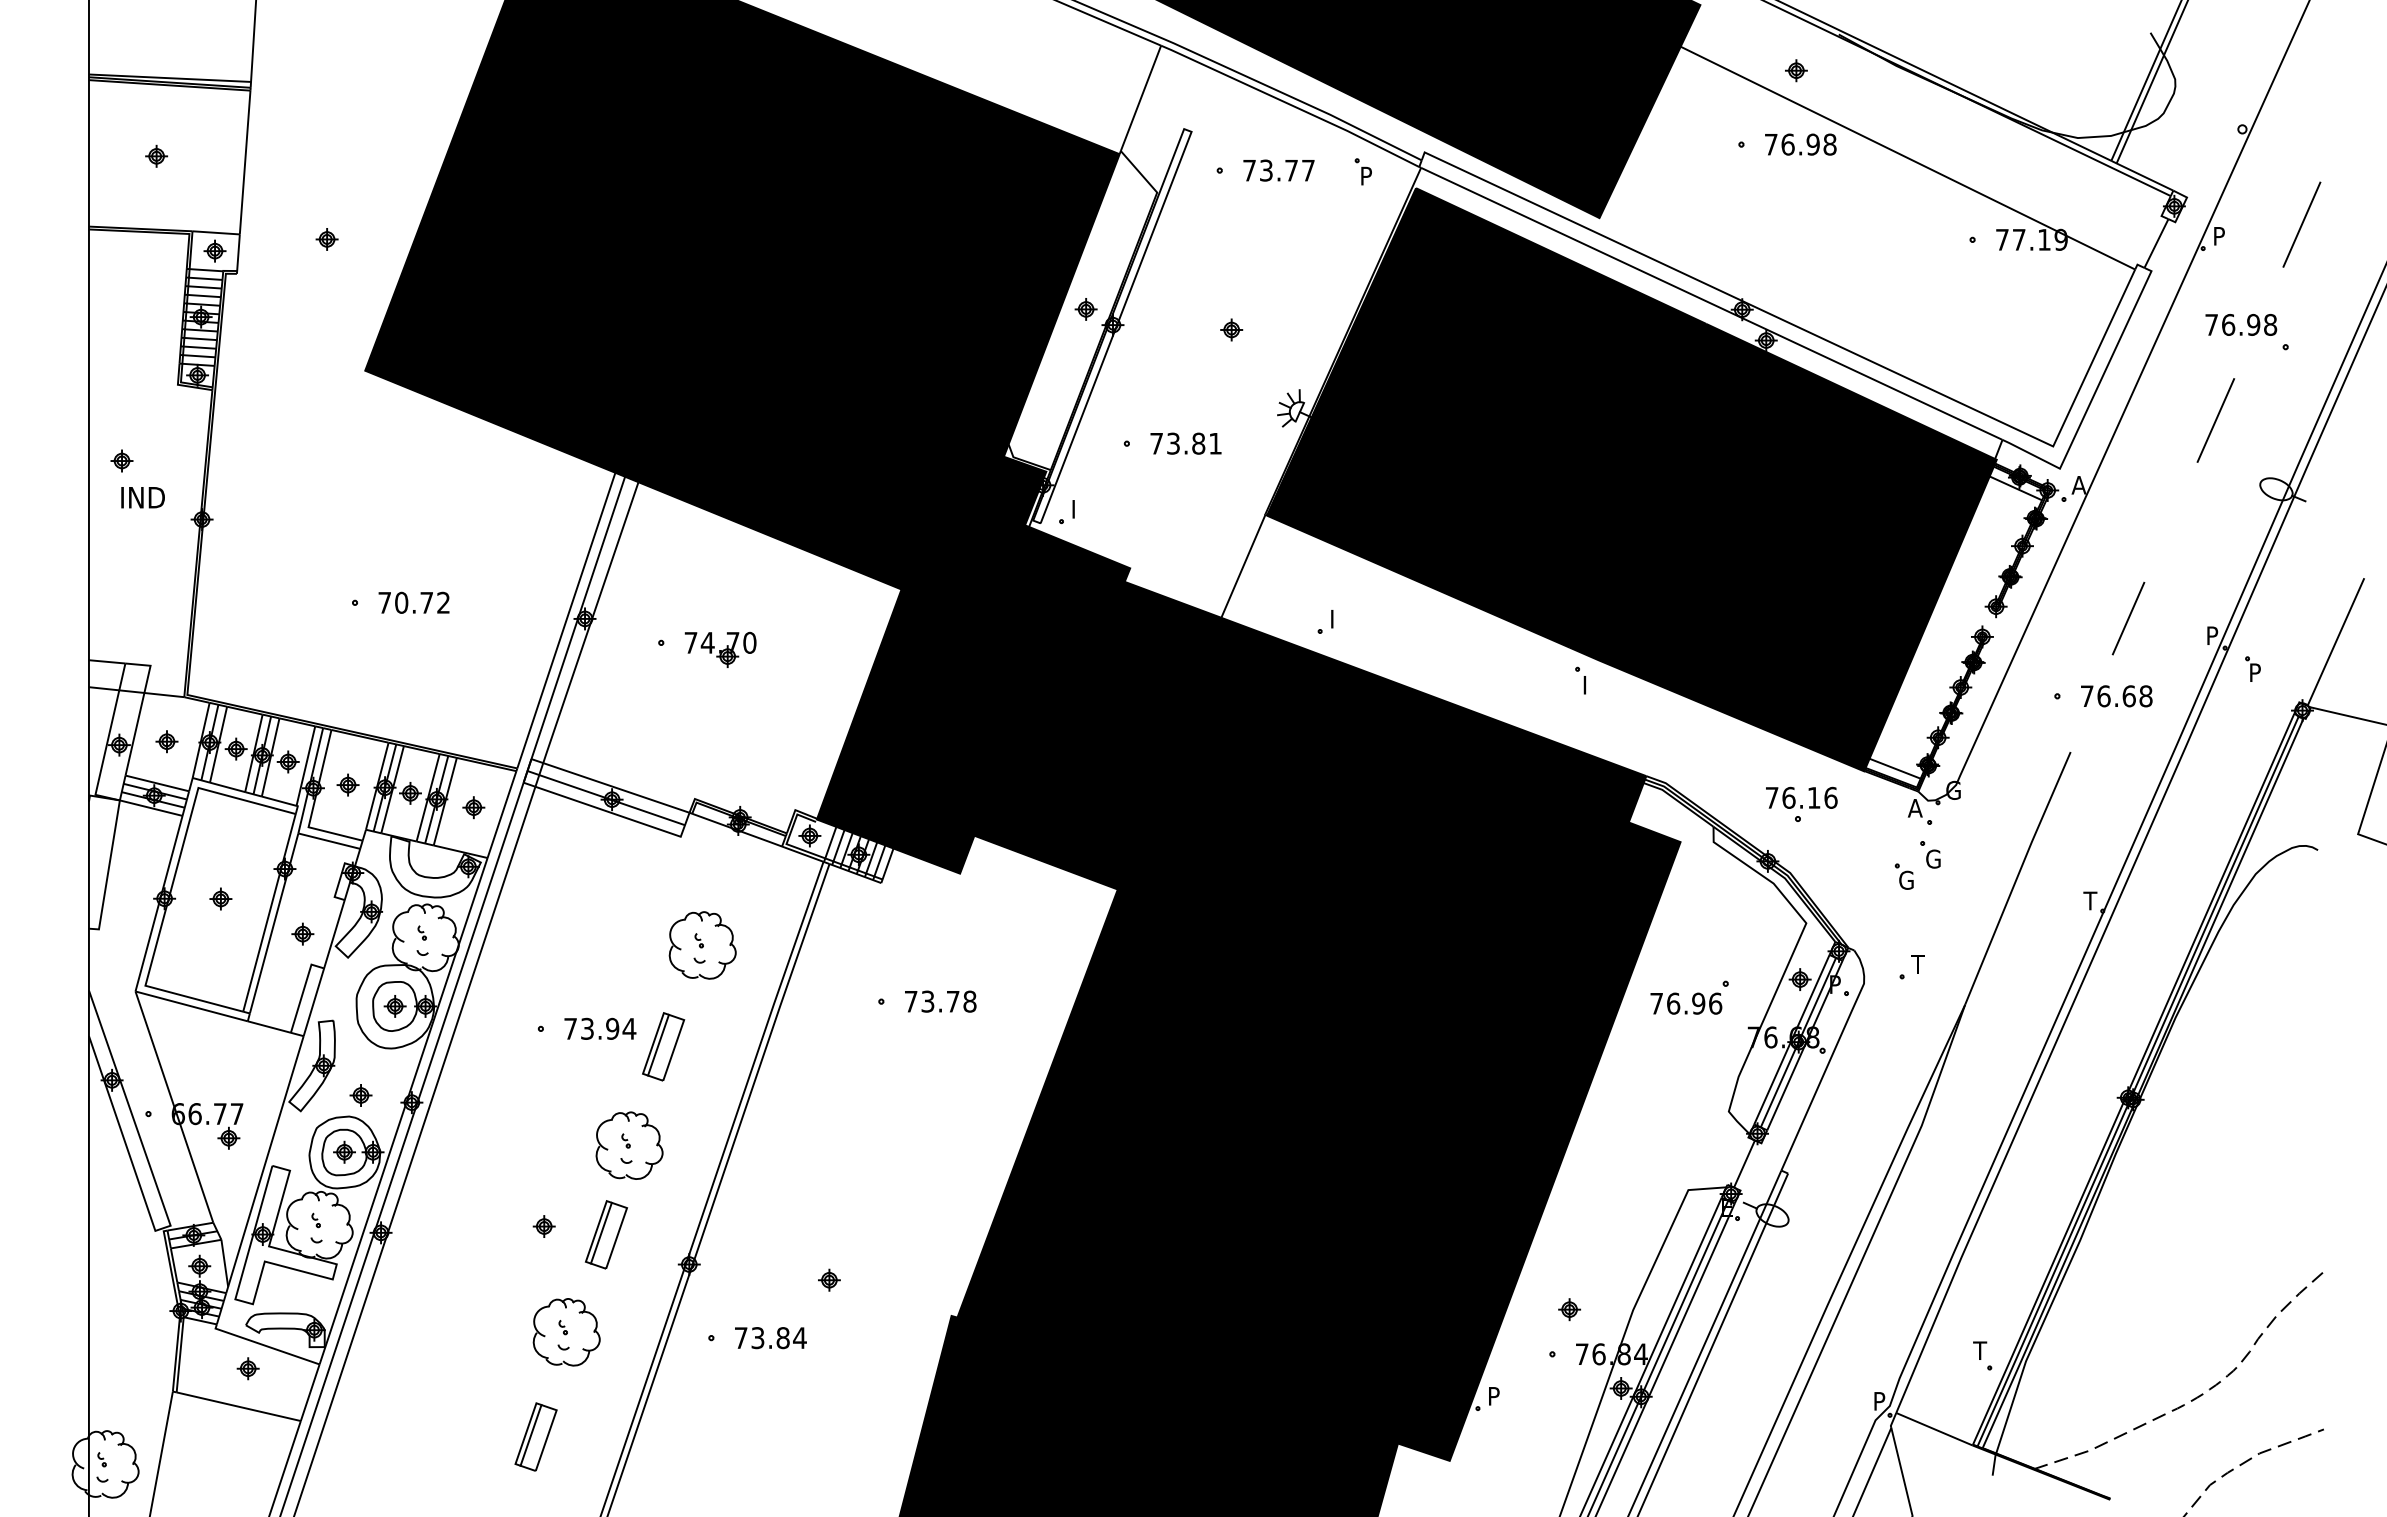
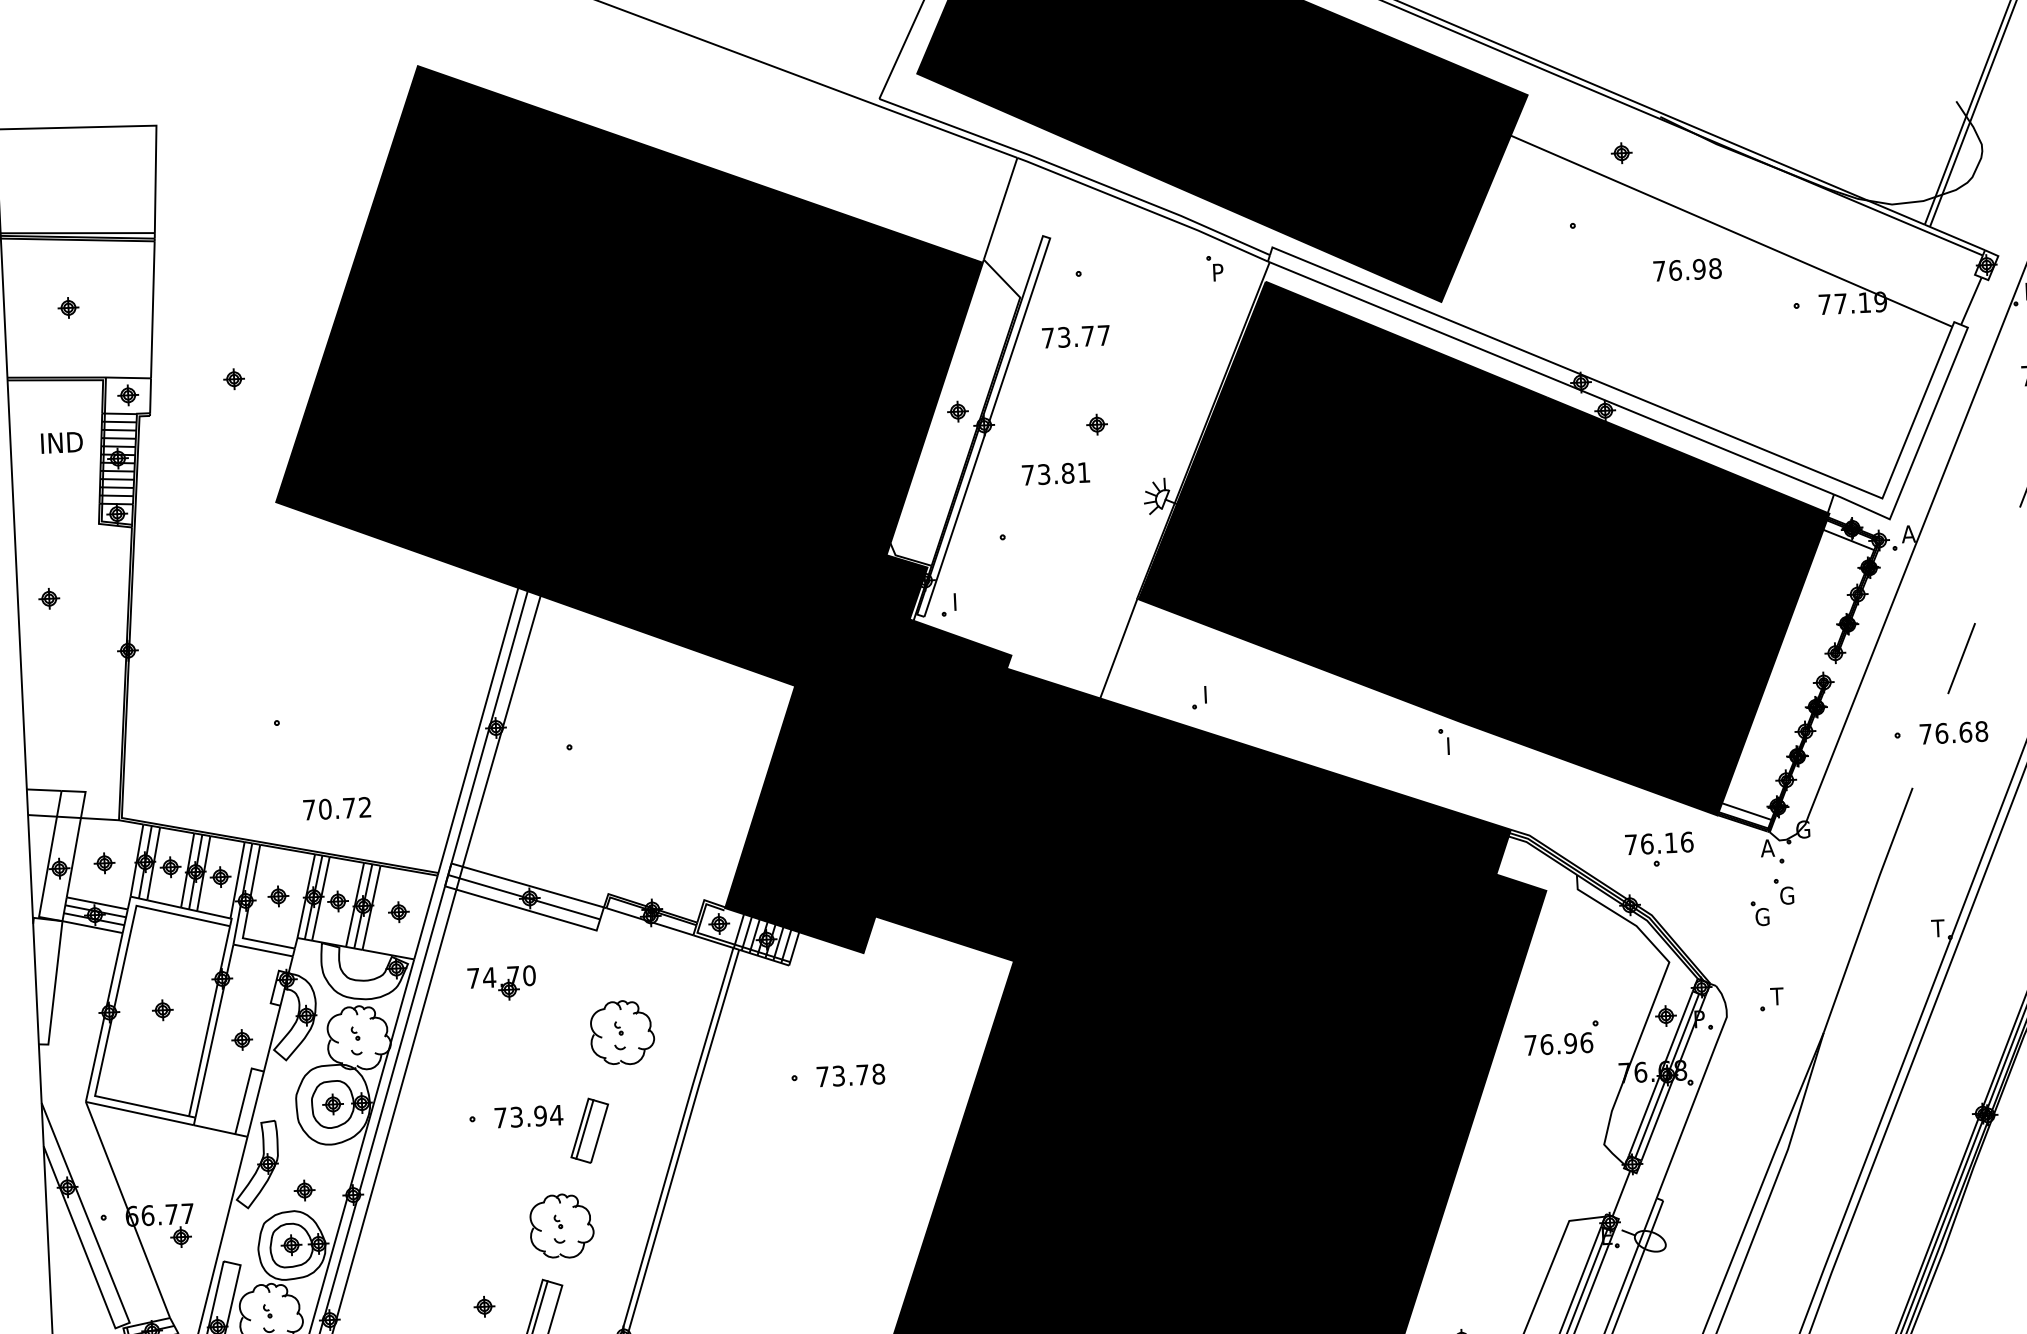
text: (1800, 144) -> (1687, 269), moved
text: (1278, 170) -> (1075, 336), moved
text: (1185, 443) -> (1055, 473), moved
text: (142, 497) -> (61, 442), moved
text: (413, 602) -> (336, 808), moved
part: (720, 649) -> (501, 983), moved

